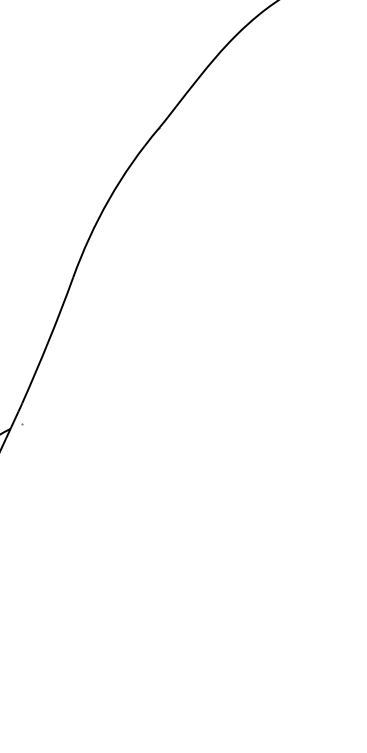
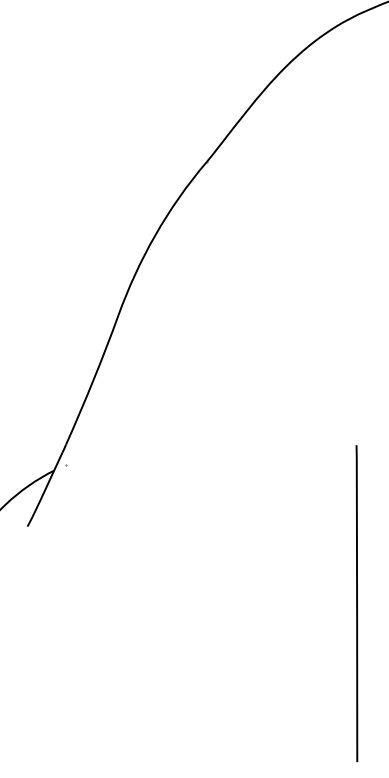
line: (305, 558) -> (356, 603), added

